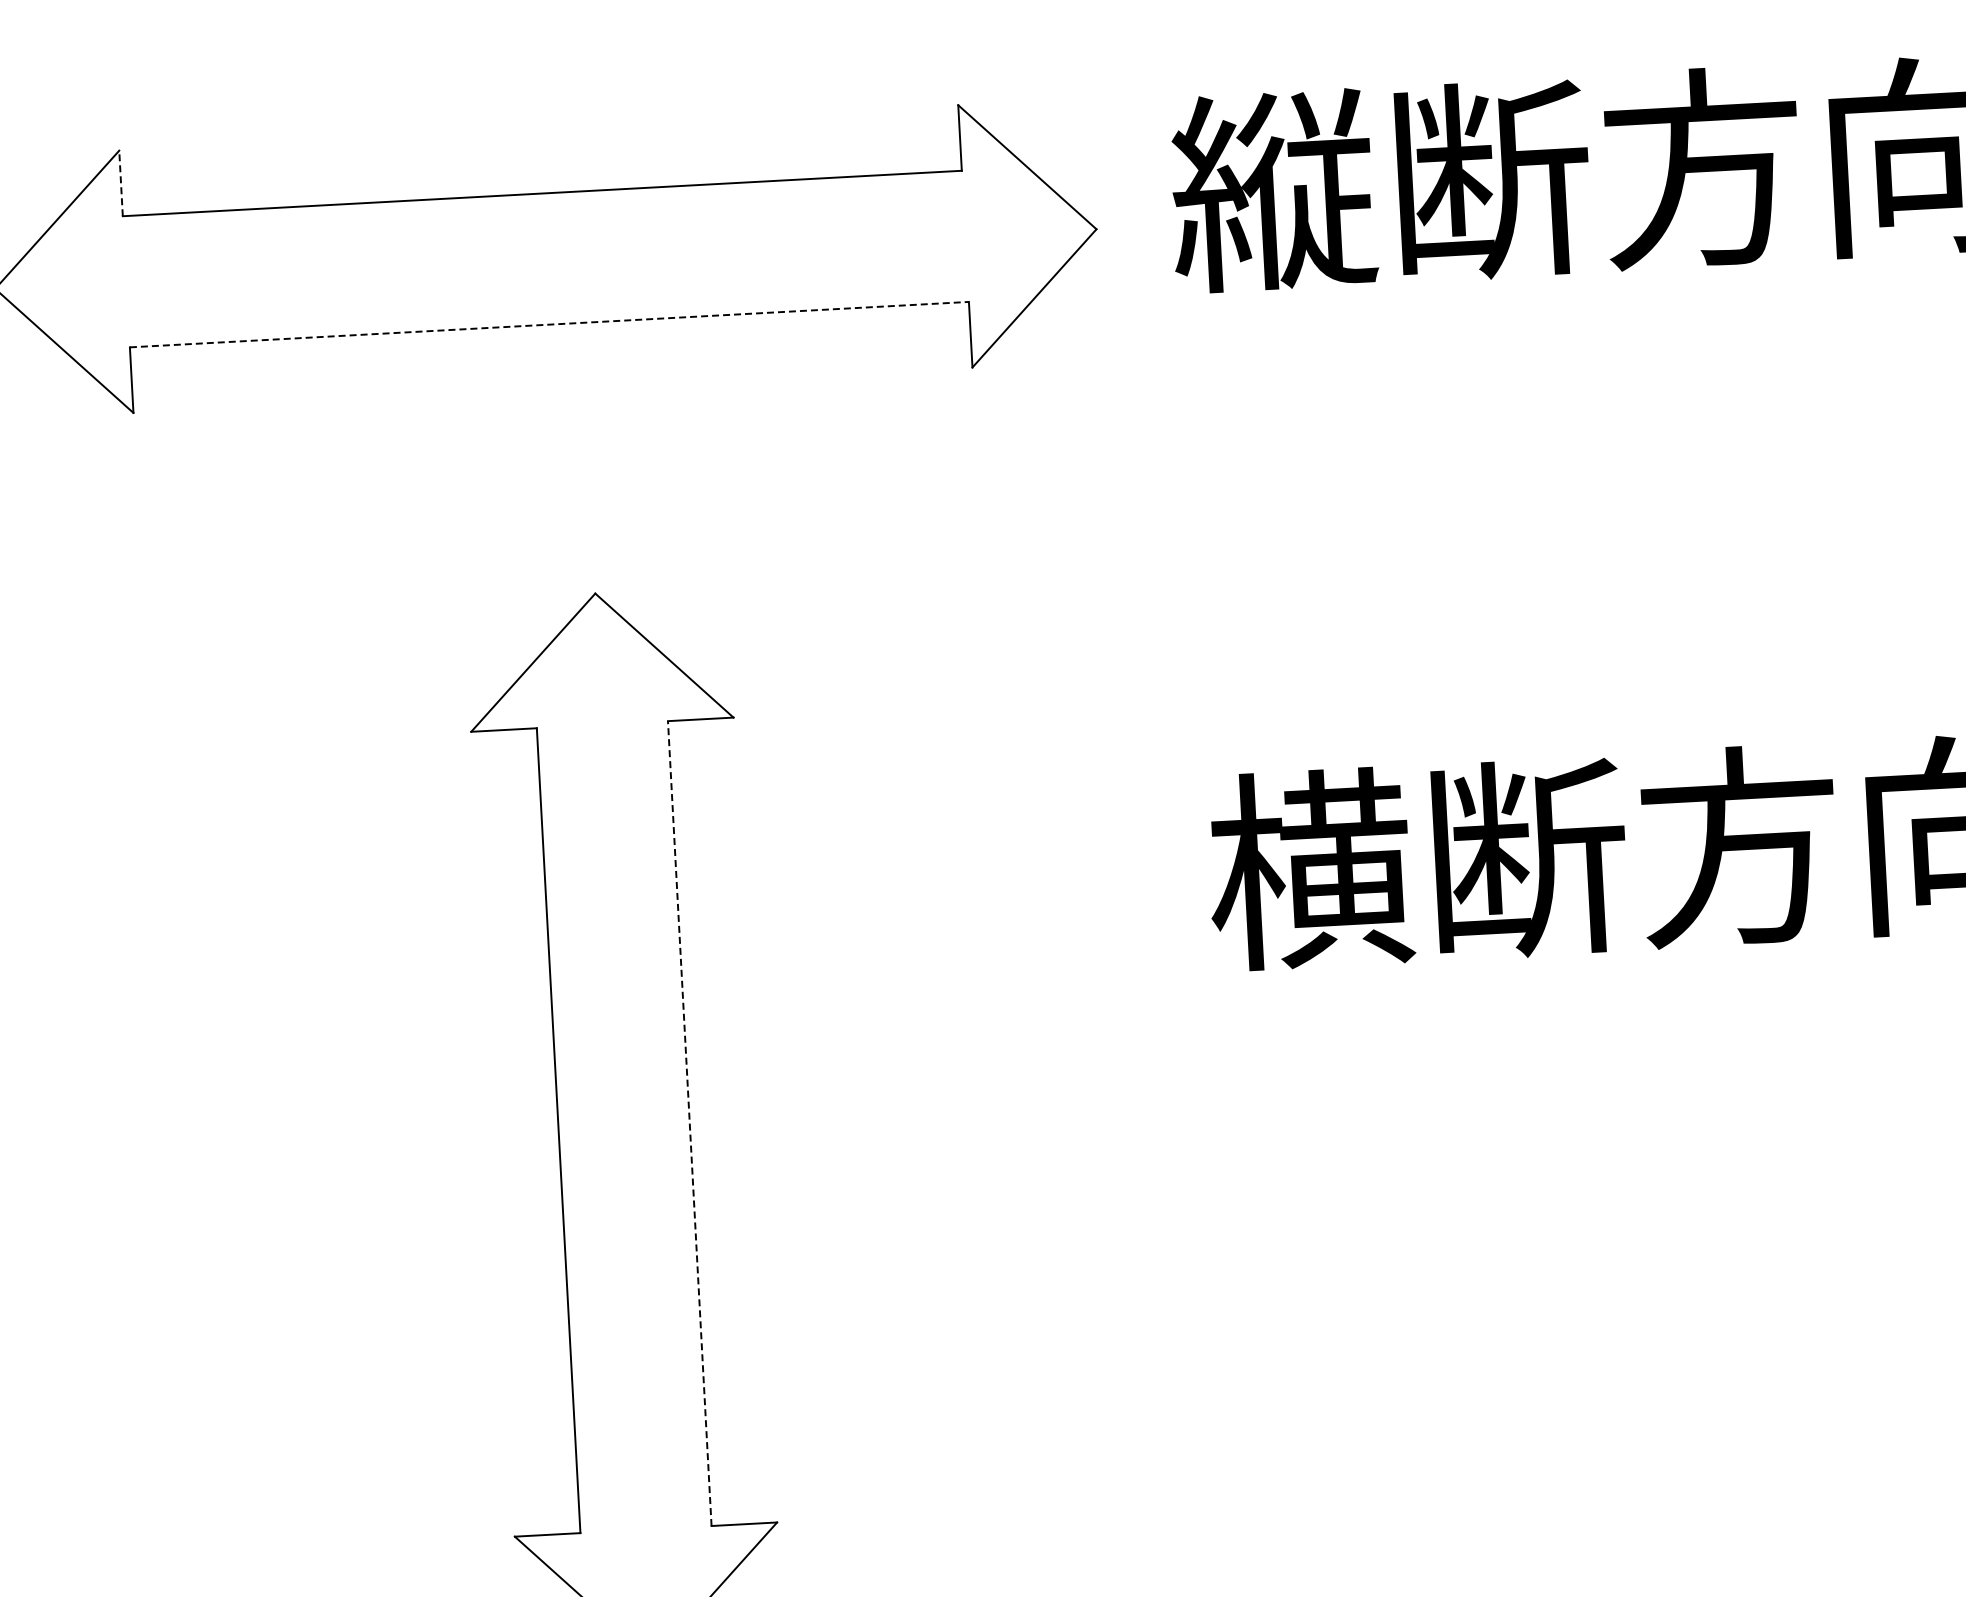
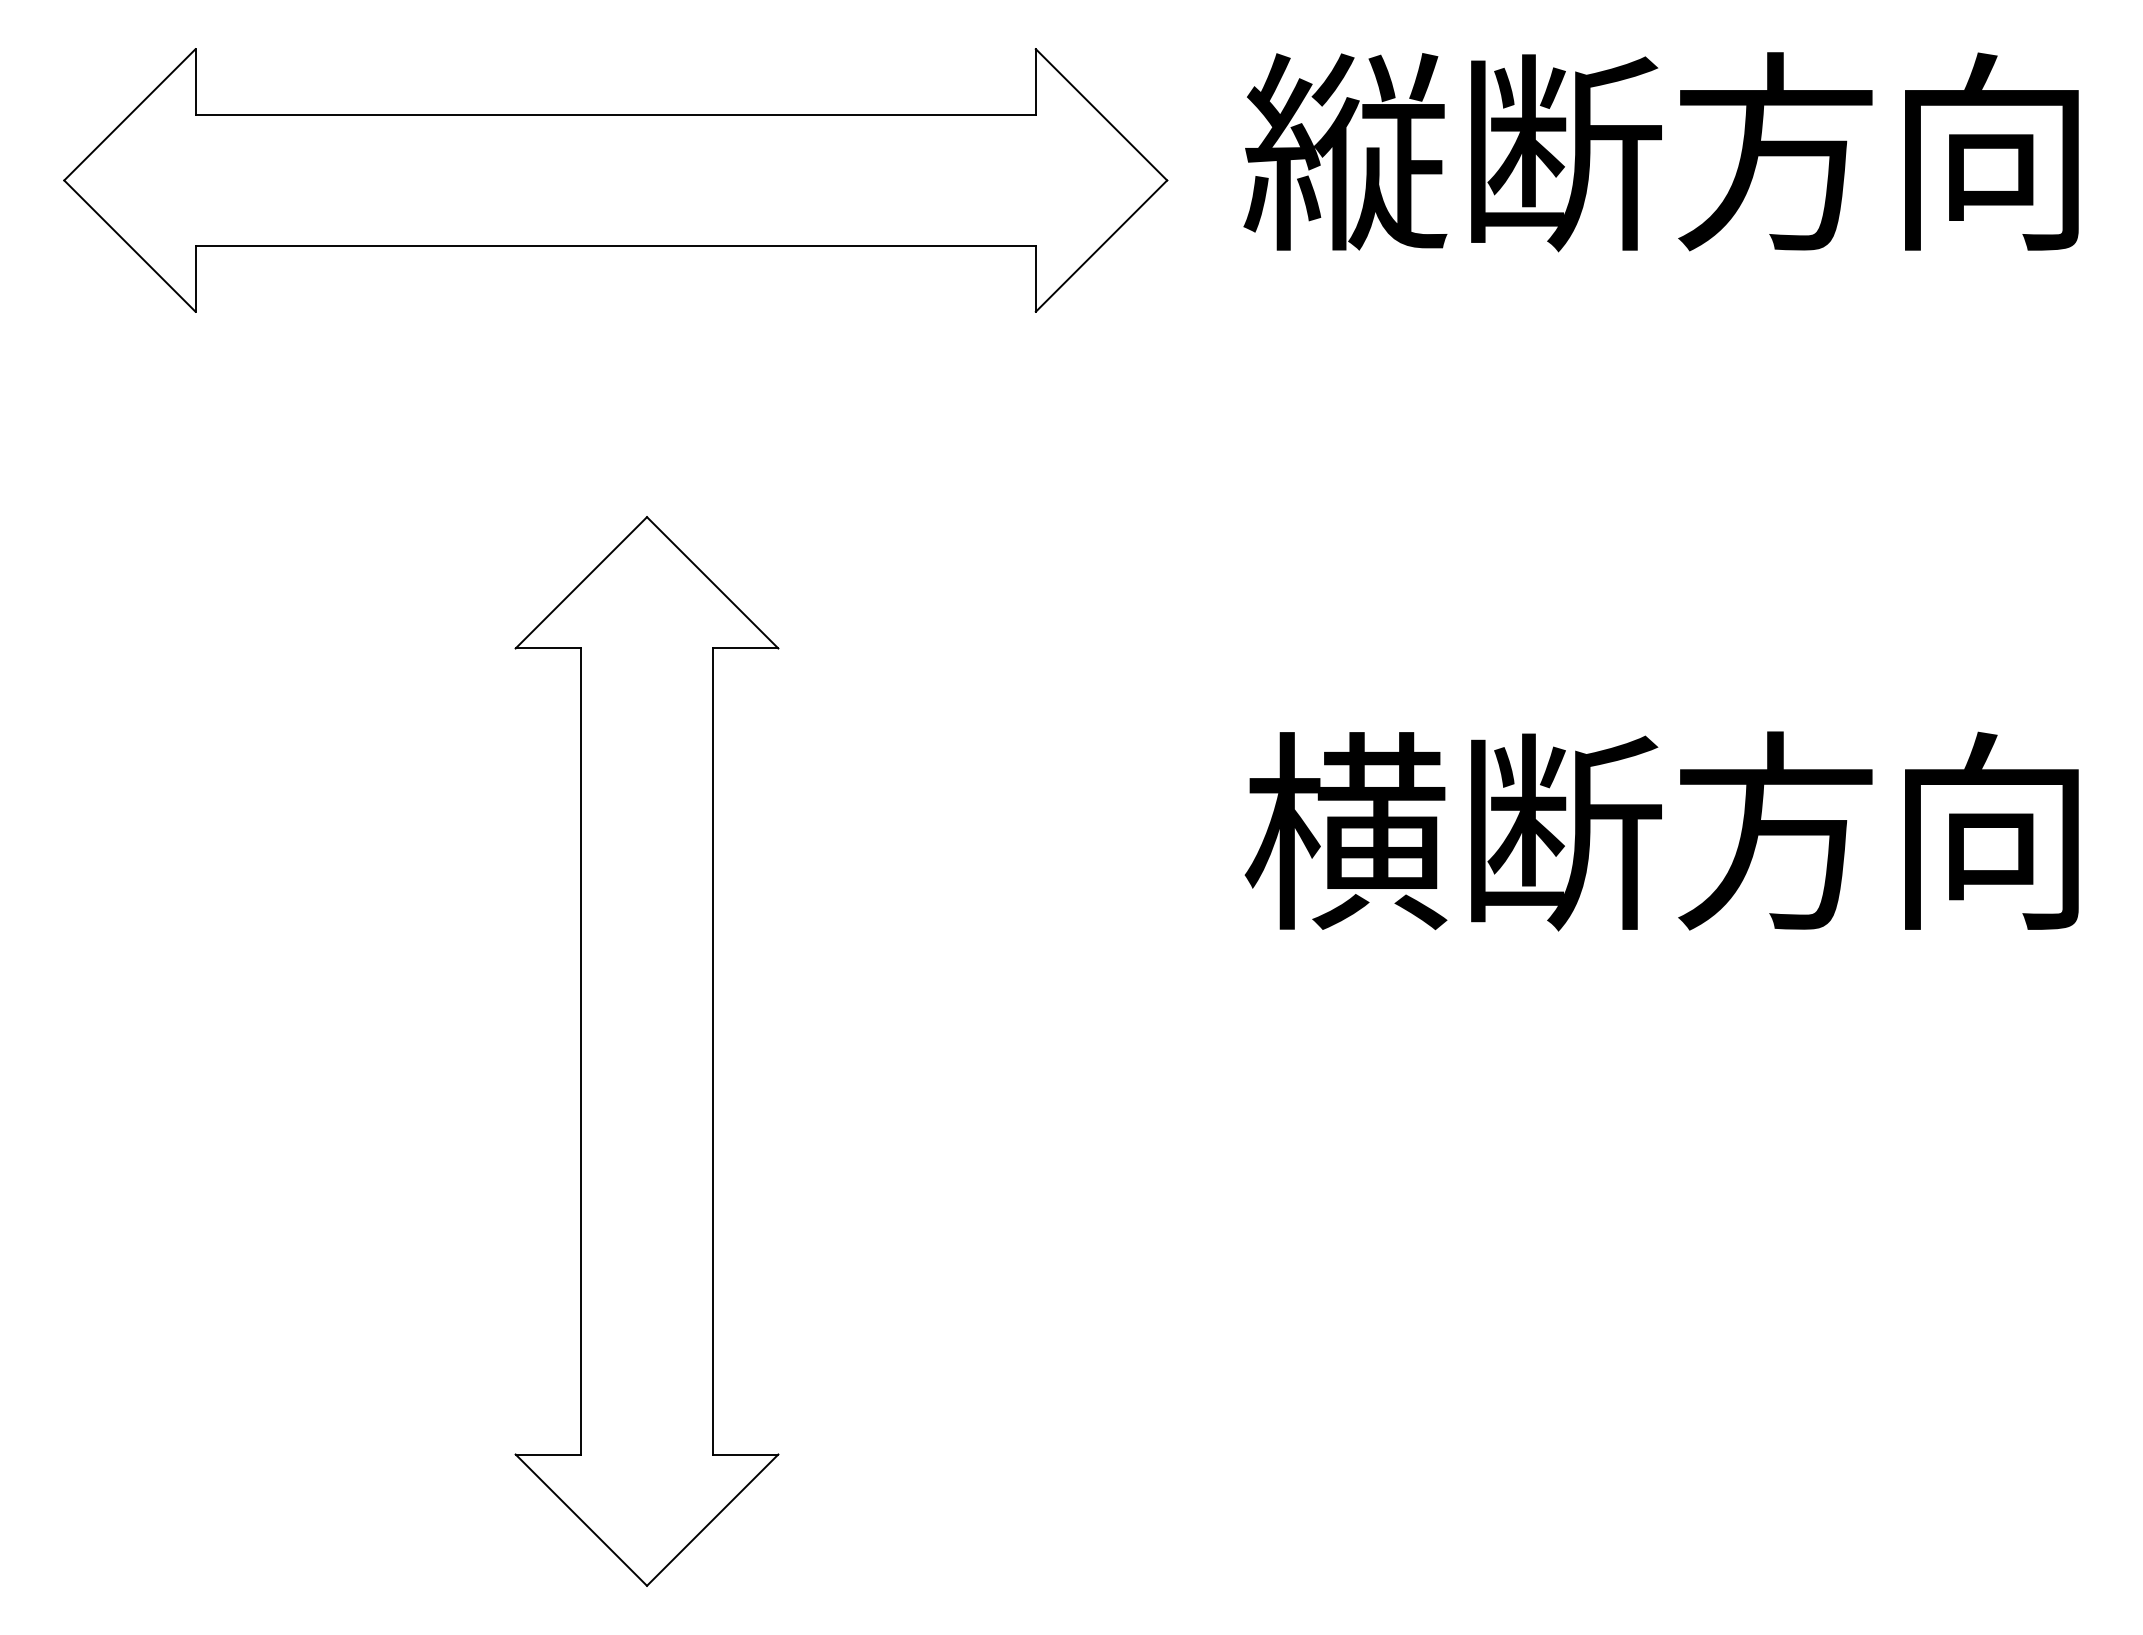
line: (120, 182) -> (195, 81), dashed -> solid
line: (550, 324) -> (616, 246), dashed -> solid
line: (689, 1123) -> (712, 1051), dashed -> solid

